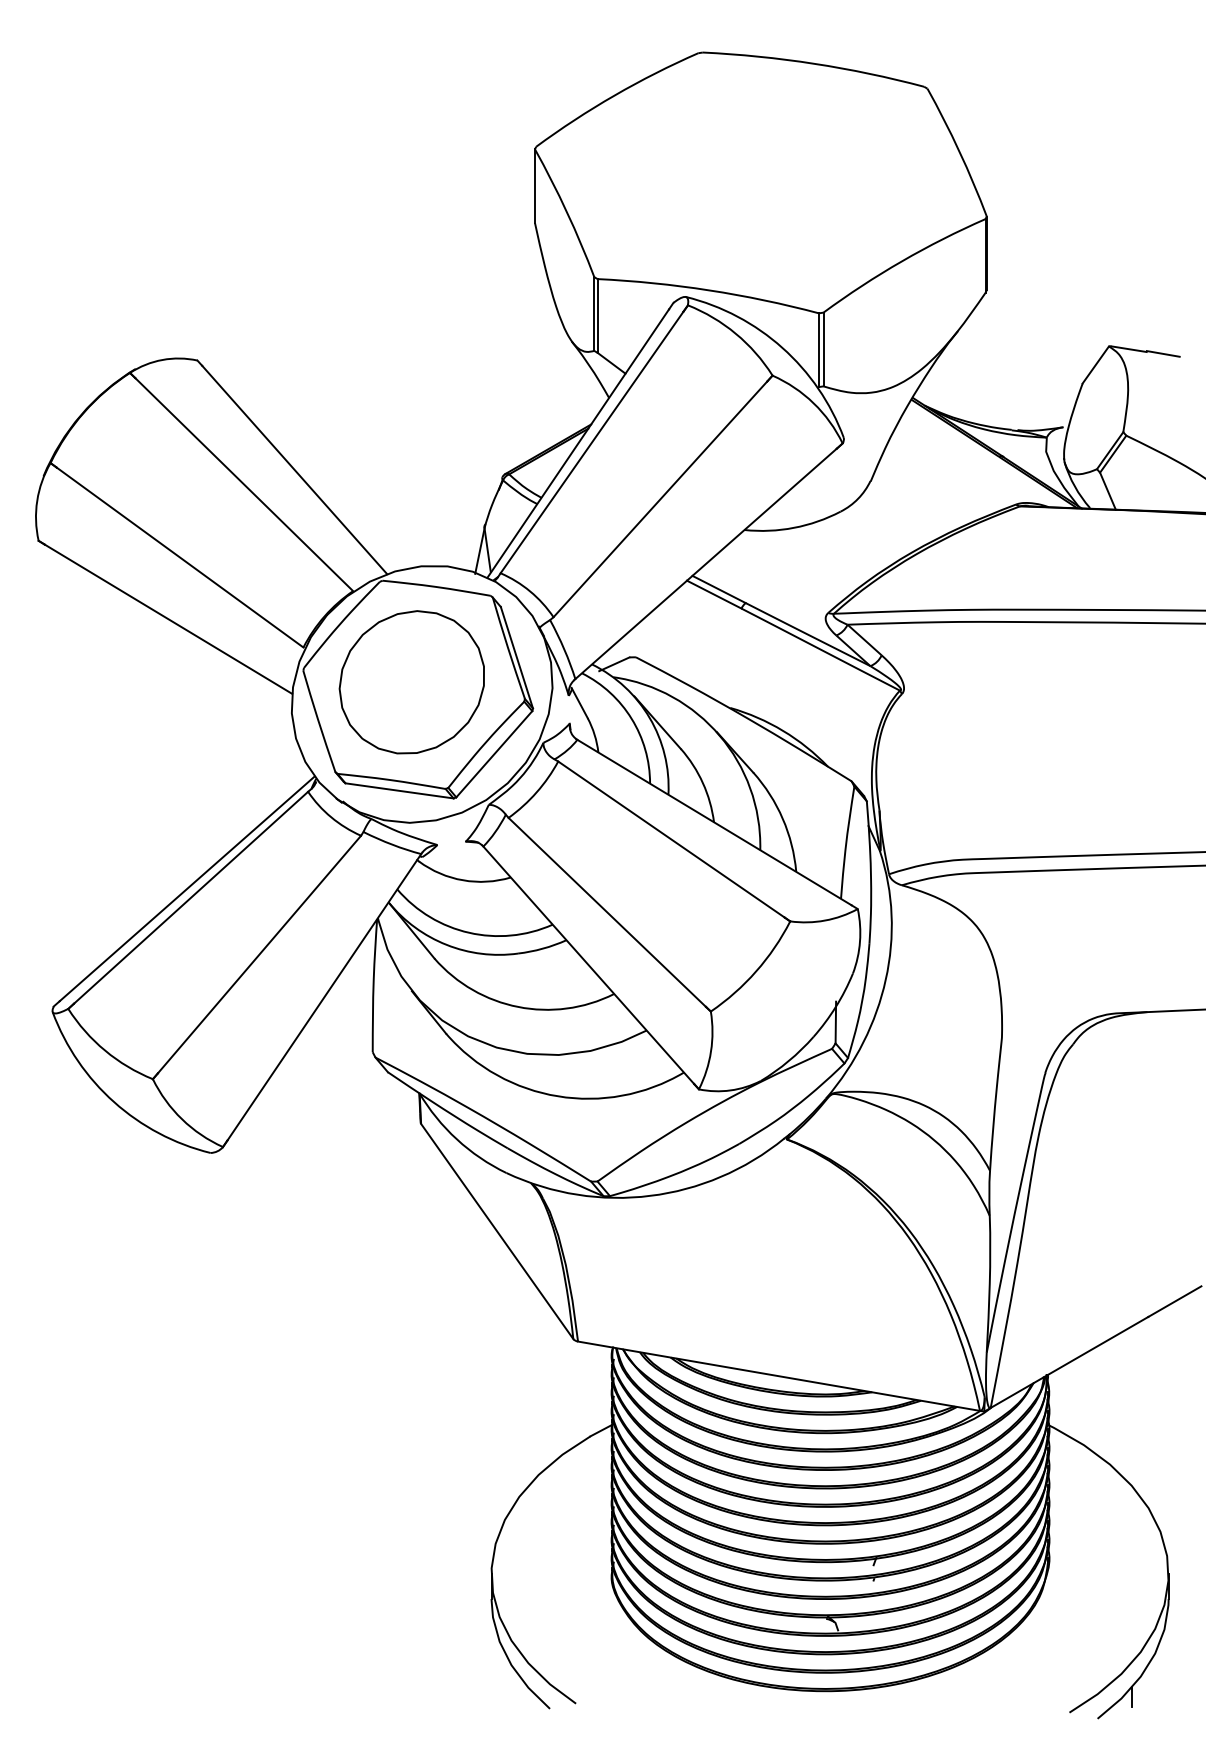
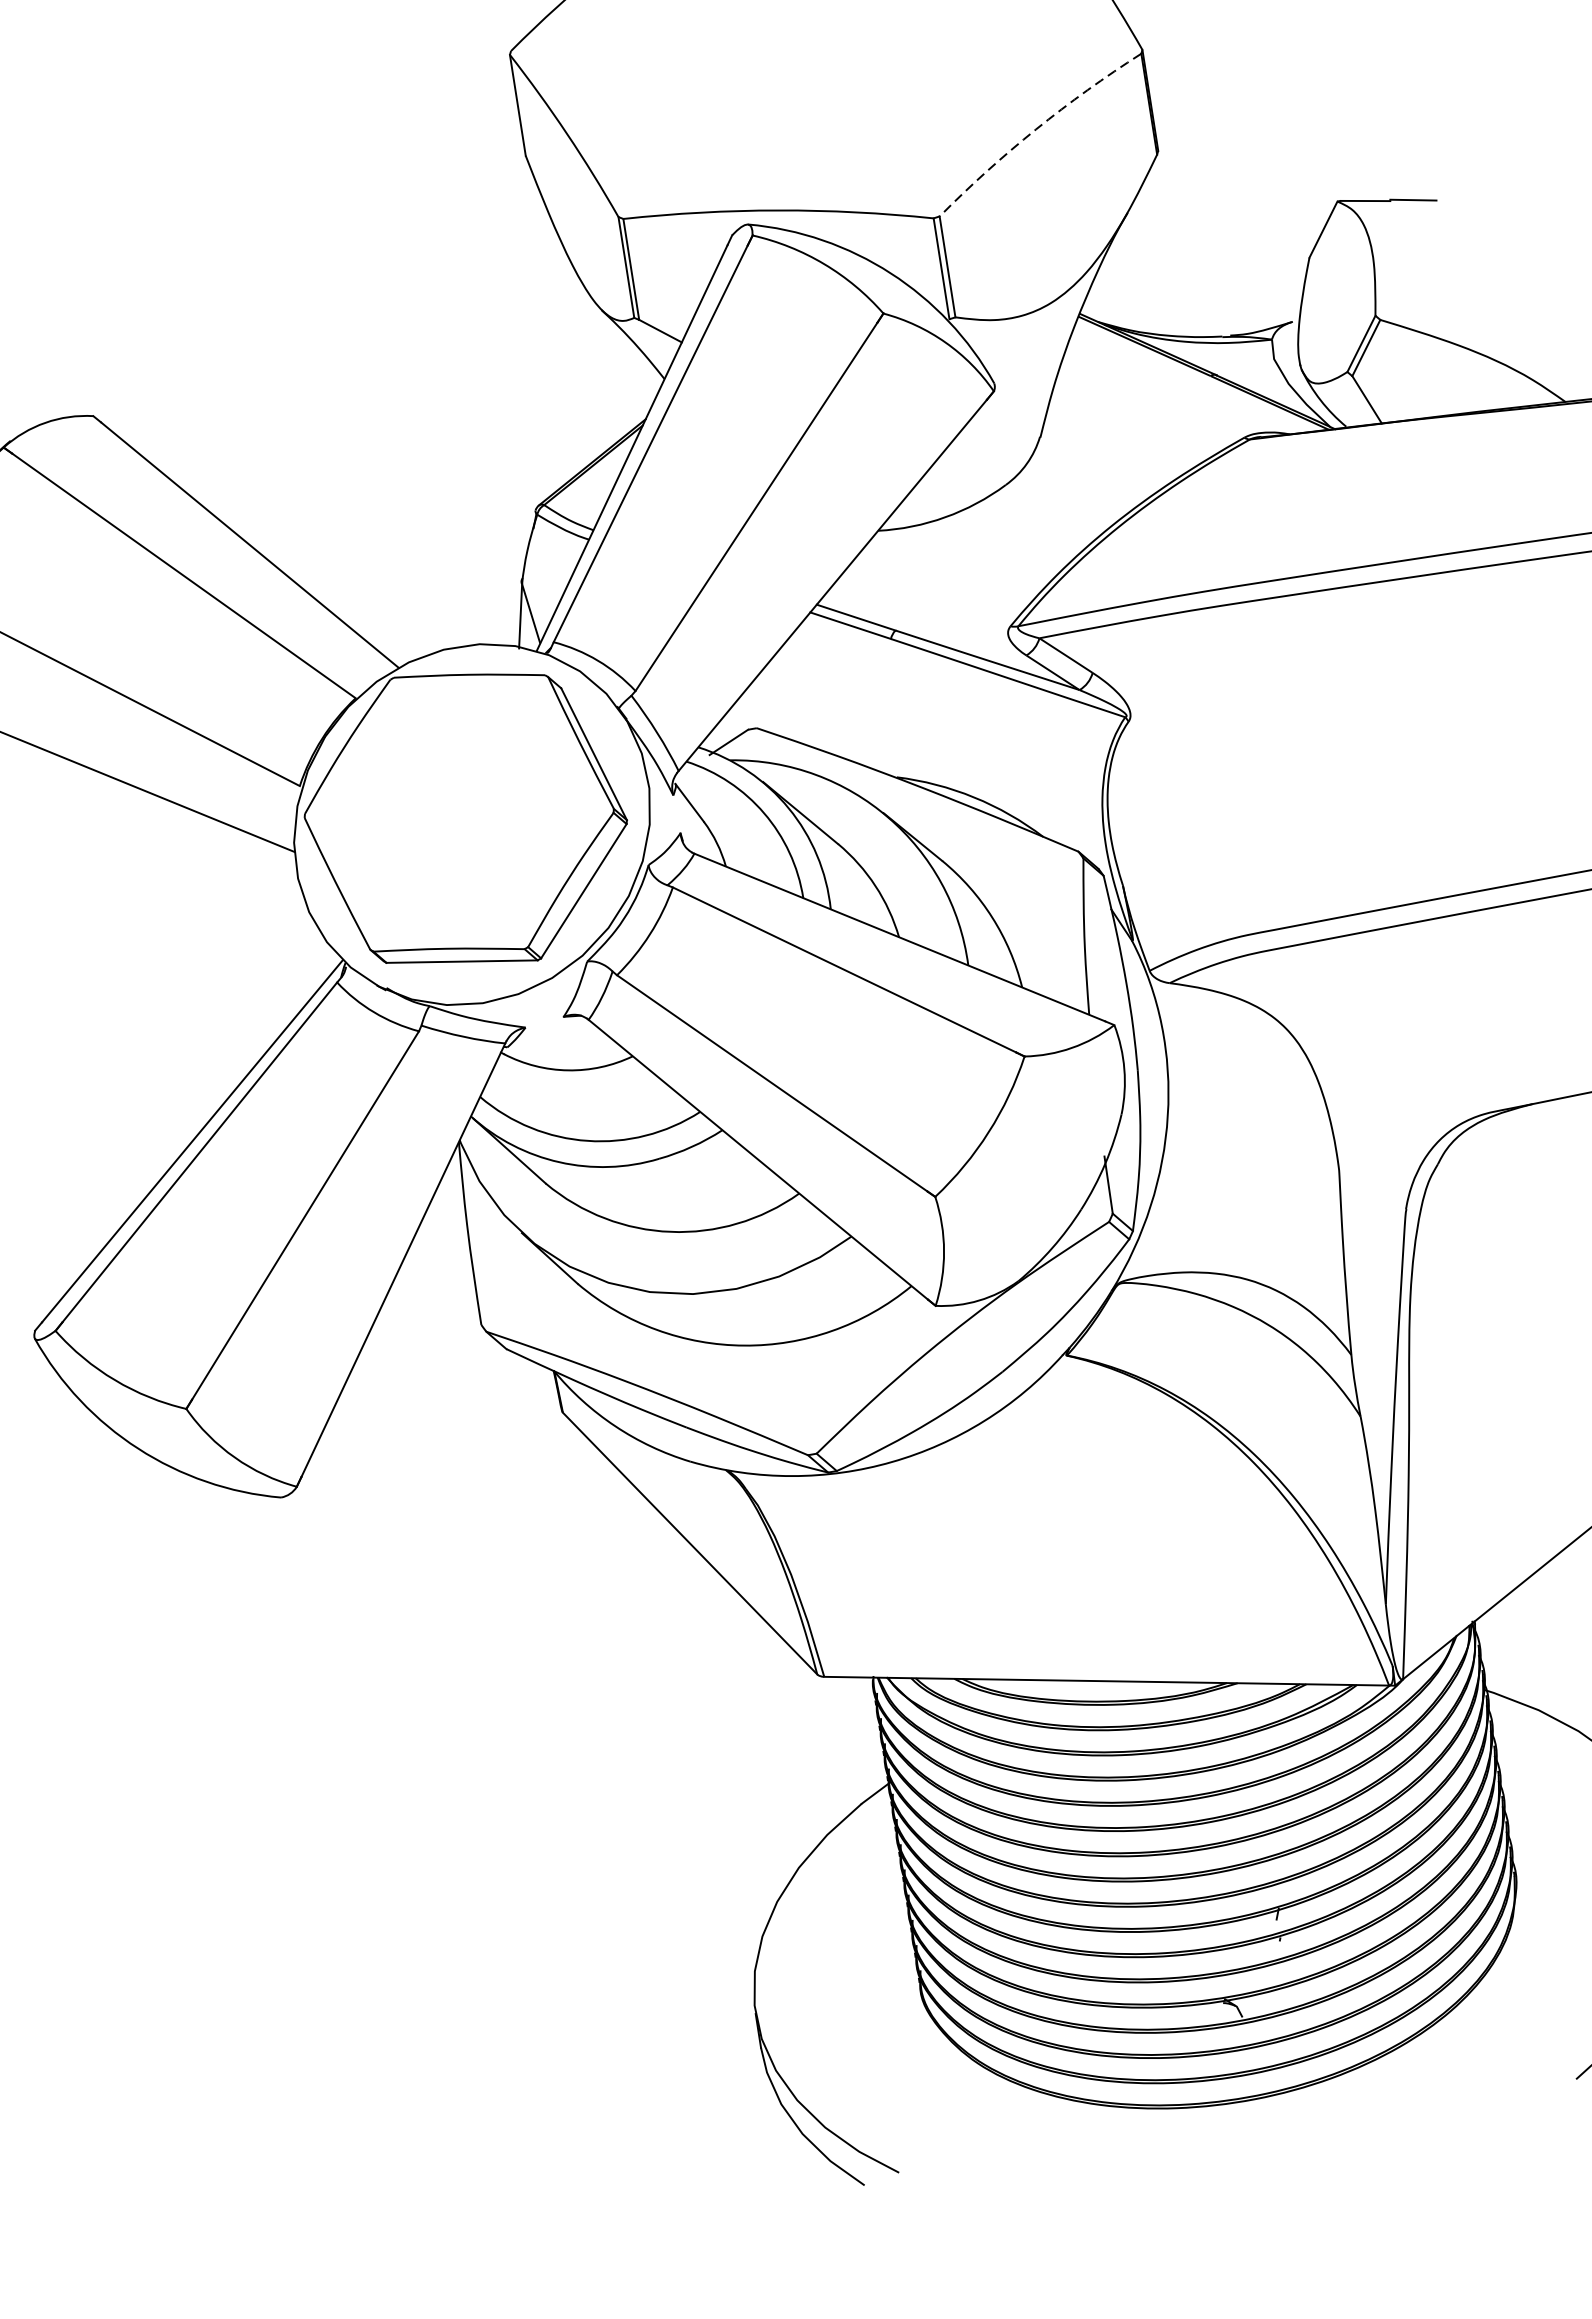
arc: (901, 261) -> (1035, 129), solid -> dashed
part: (411, 682) -> (455, 810), removed

